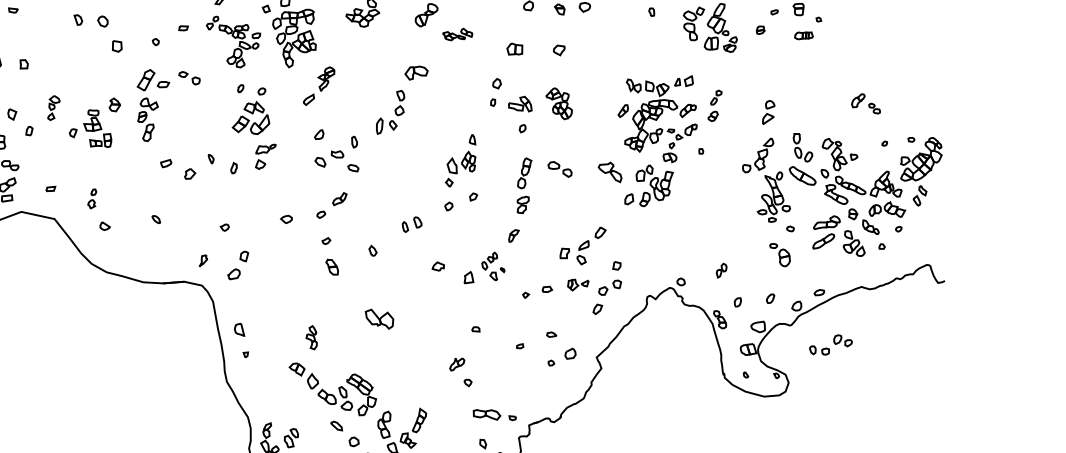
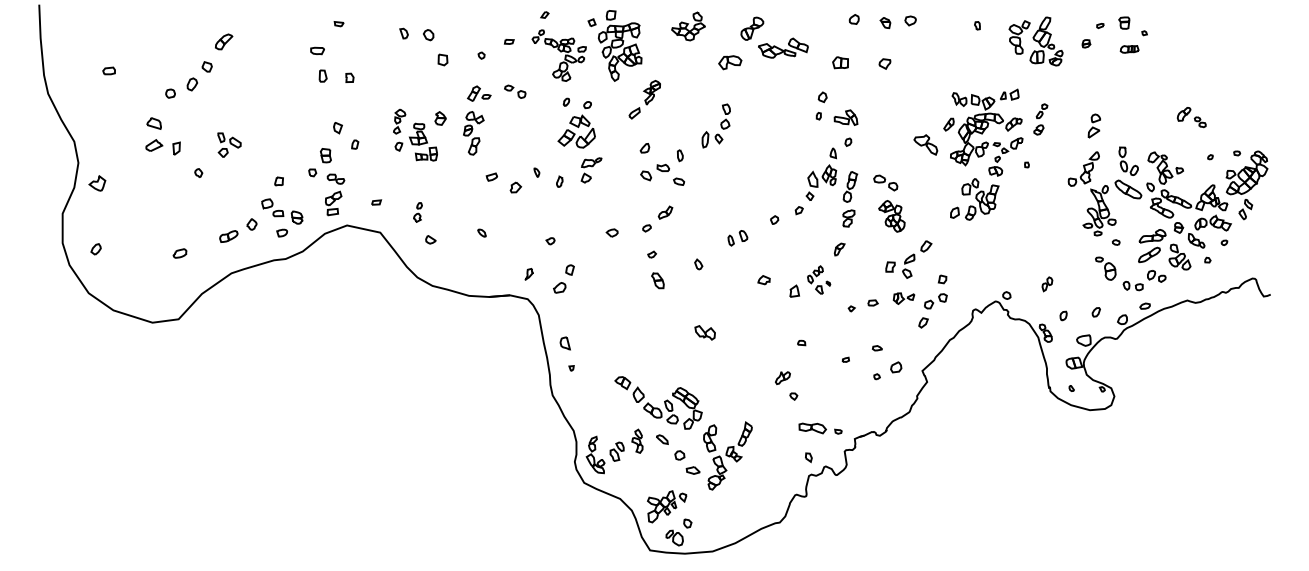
part: (457, 33) -> (783, 47), size x1.67
part: (416, 72) -> (730, 62), moved
part: (153, 79) -> (479, 93), size x0.71
part: (558, 103) -> (891, 216), moved
part: (53, 107) -> (399, 121), moved
part: (460, 159) -> (821, 173), moved
part: (609, 171) -> (925, 144), moved
part: (378, 318) -> (704, 332), size x0.71
part: (311, 336) -> (637, 440), moved
part: (830, 344) -> (1144, 280), moved

